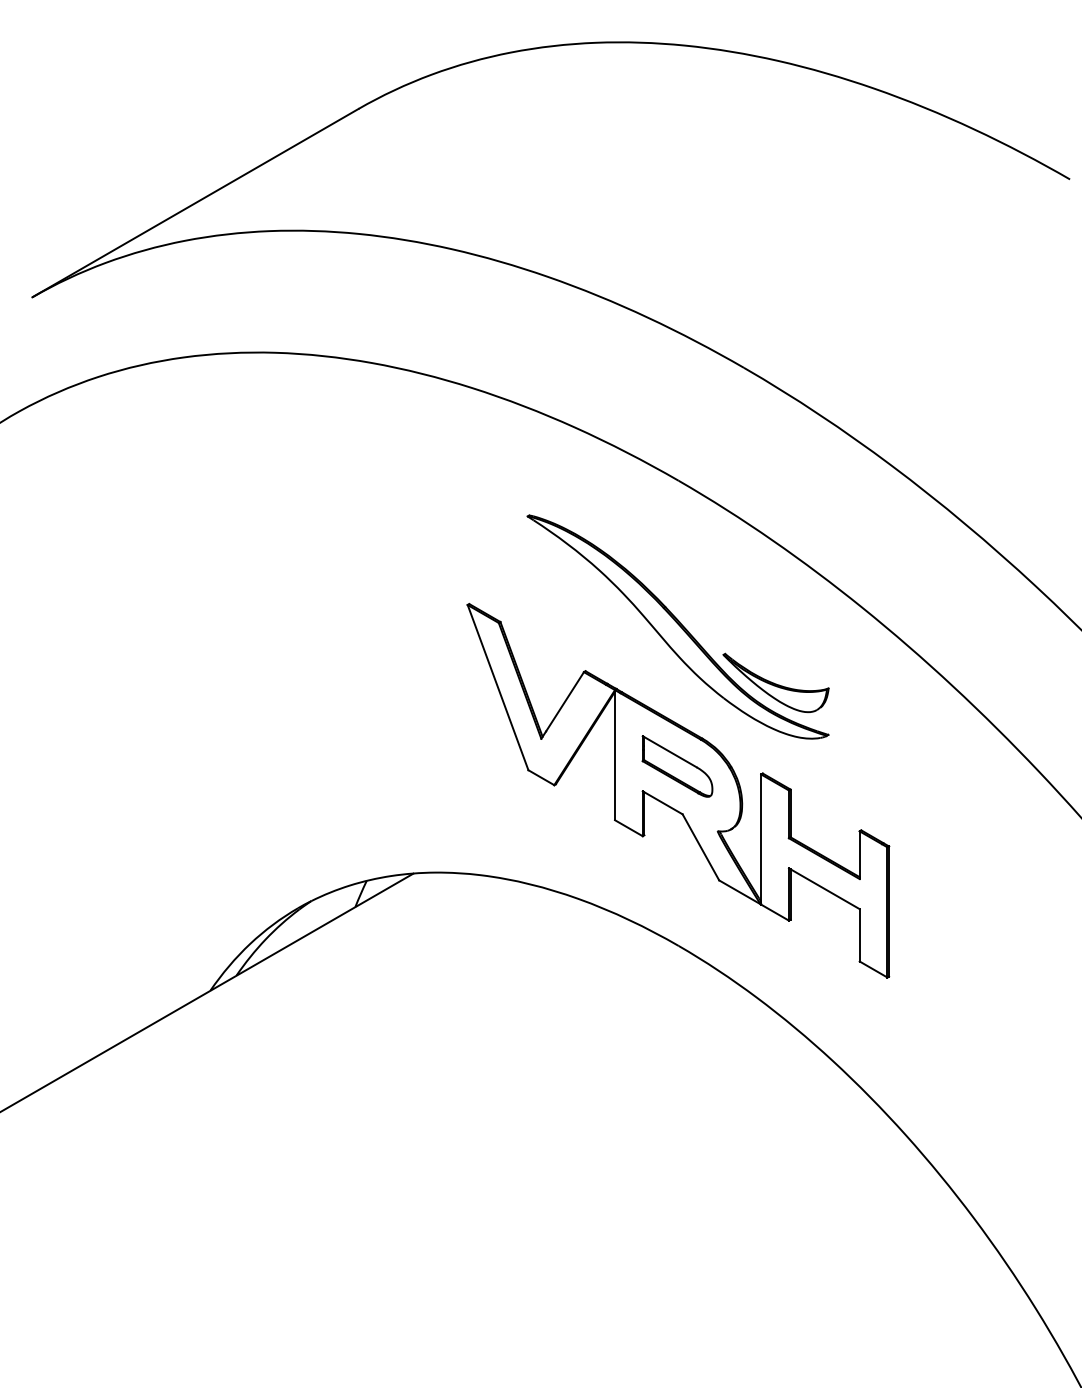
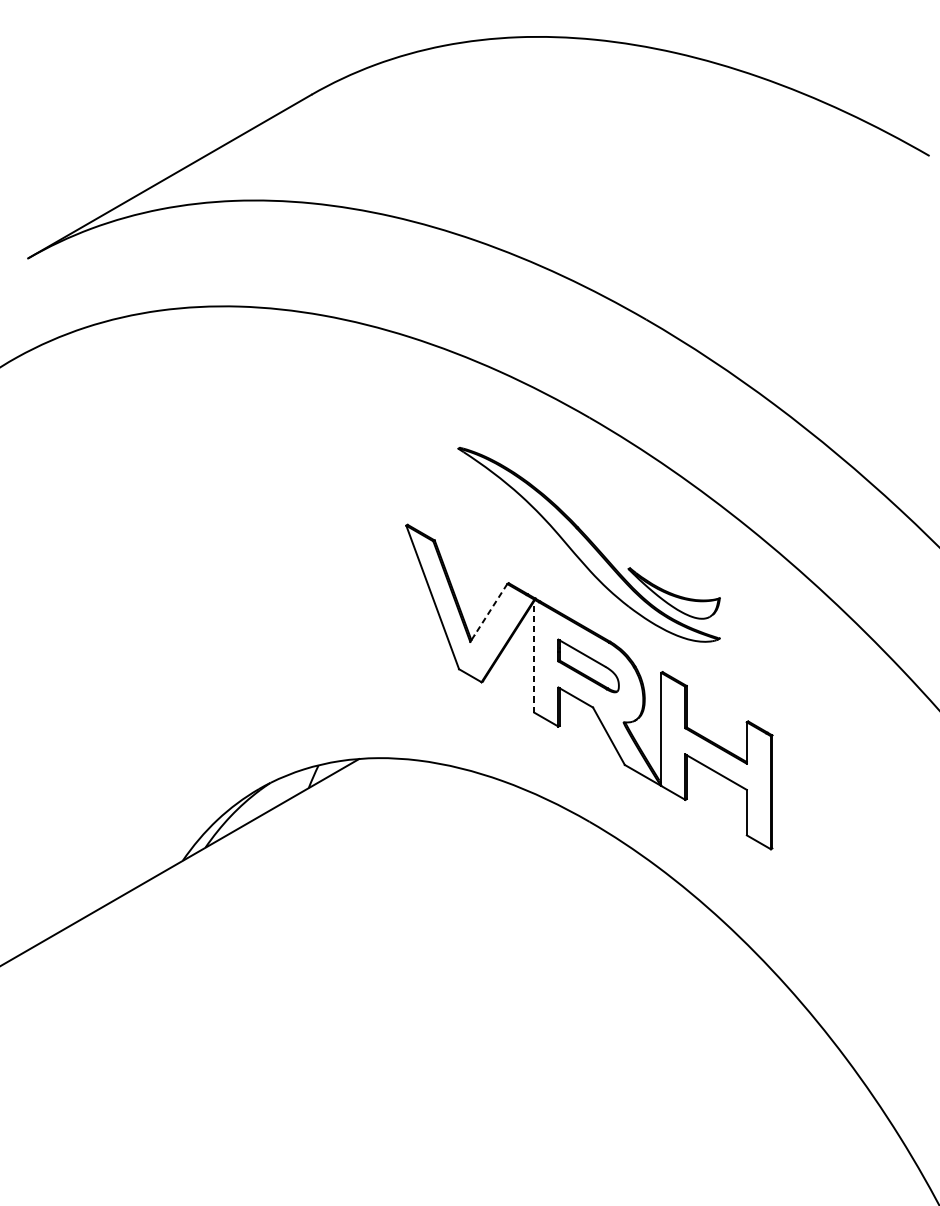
line: (564, 702) -> (490, 610), solid -> dashed
line: (615, 754) -> (534, 655), solid -> dashed

